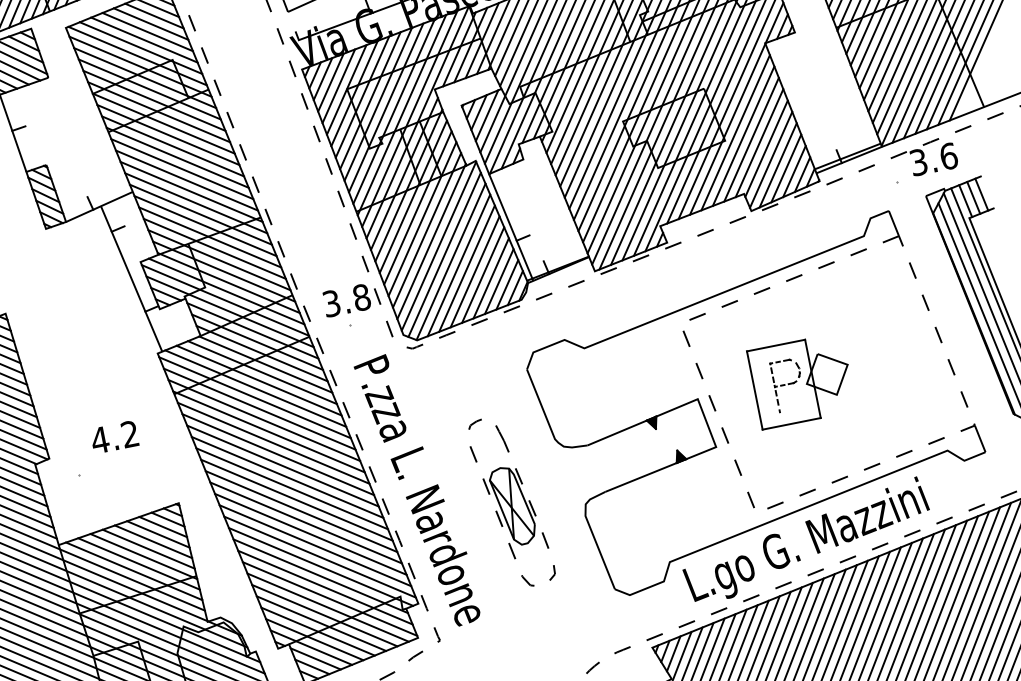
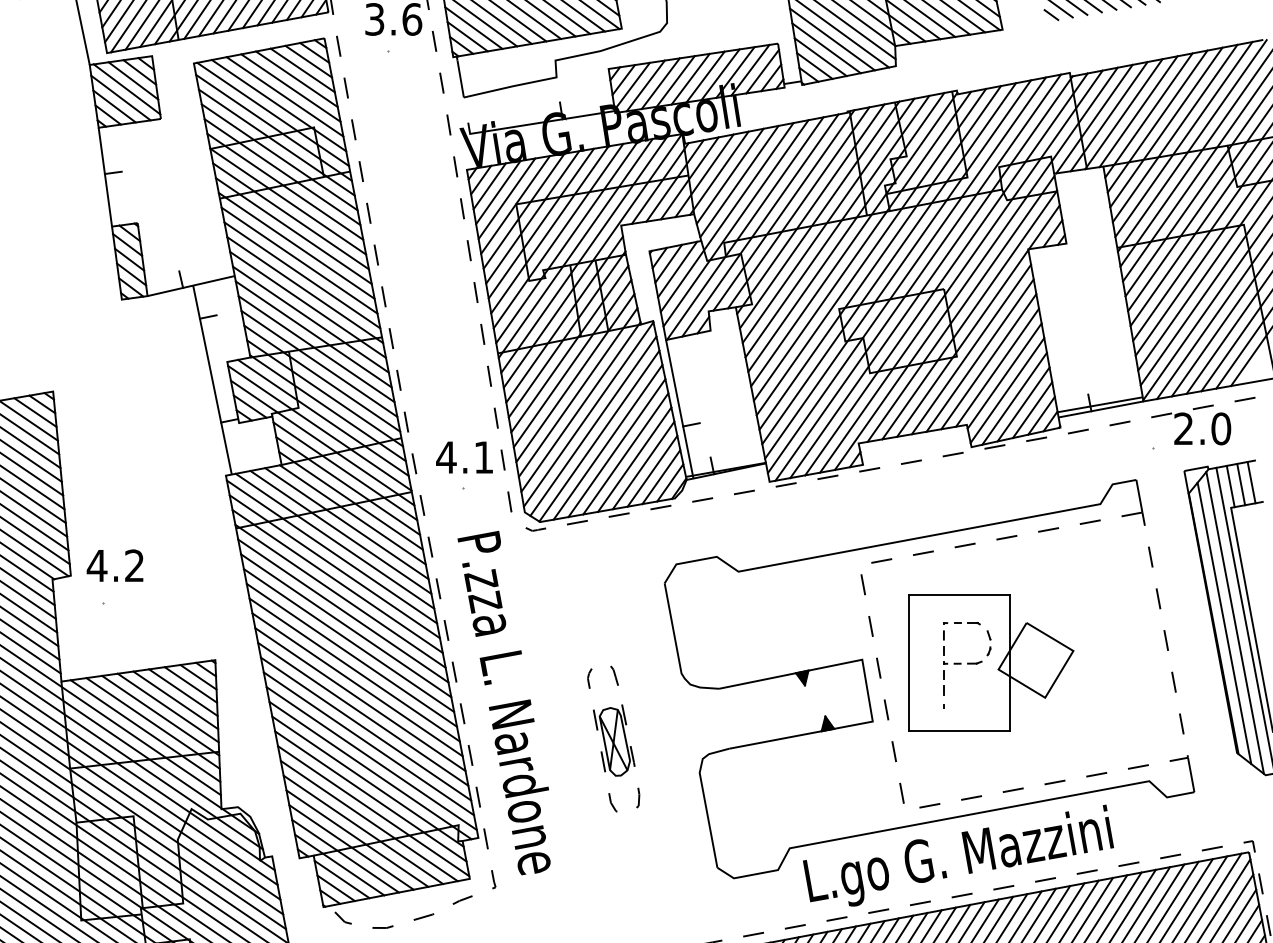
text: (933, 159) -> (1202, 428), 3.6 -> 2.0
text: (346, 300) -> (464, 457), 3.8 -> 4.1
part: (801, 380) -> (991, 662), size x1.4
text: (114, 437) -> (114, 565), moved
part: (510, 501) -> (613, 737), size x0.7

